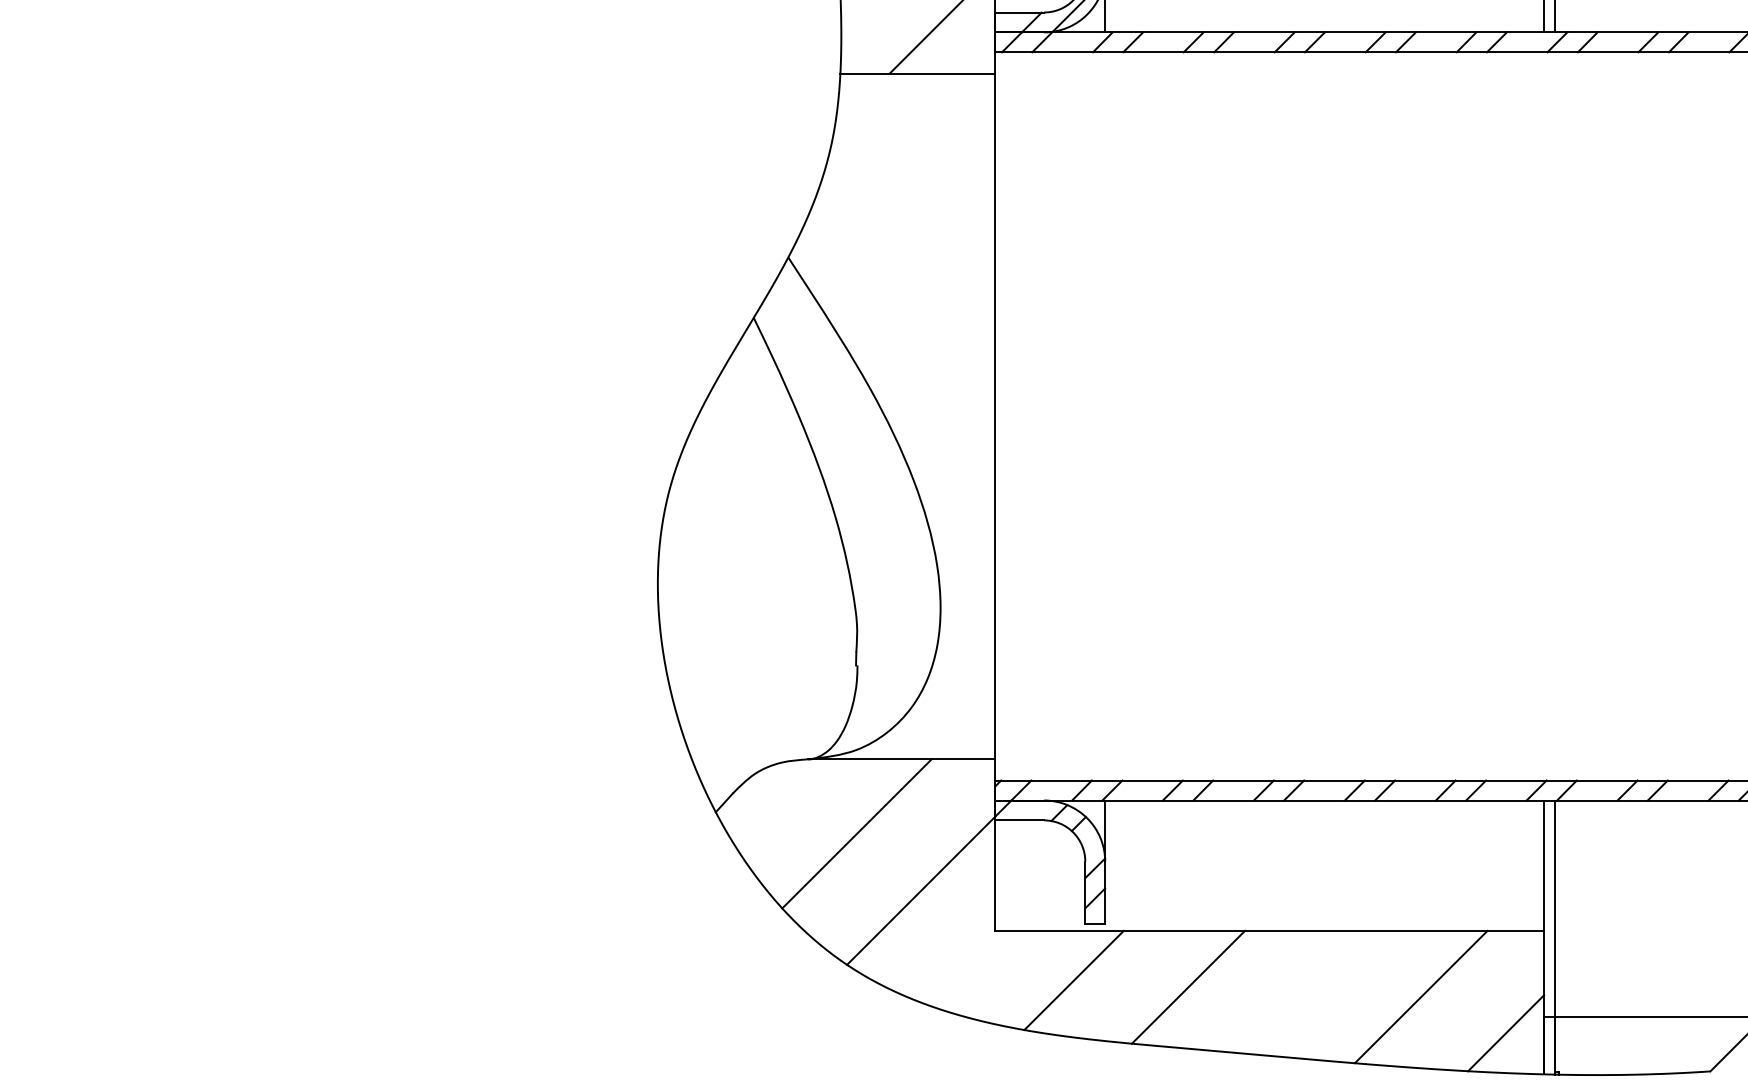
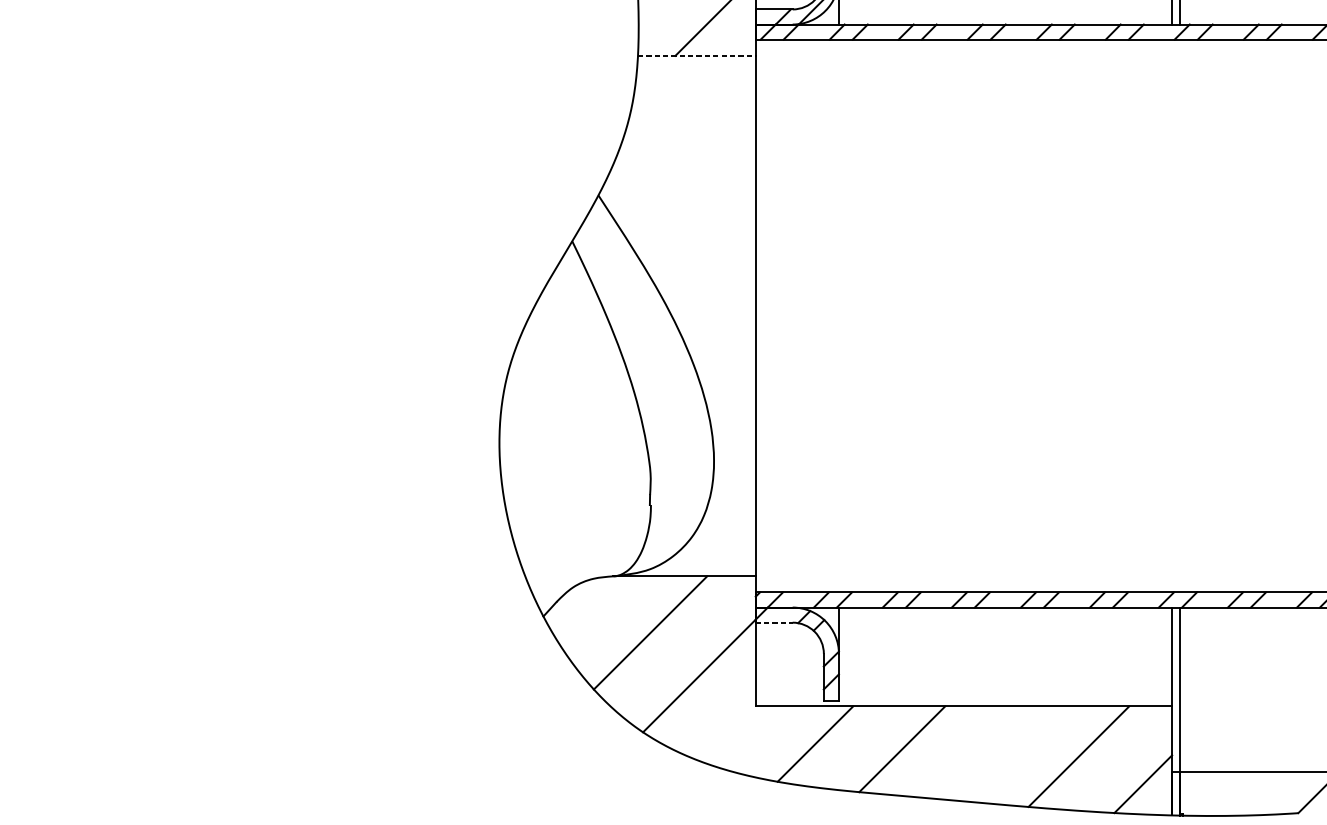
line: (917, 73) -> (696, 55), solid -> dashed
line: (1020, 820) -> (774, 622), solid -> dashed

